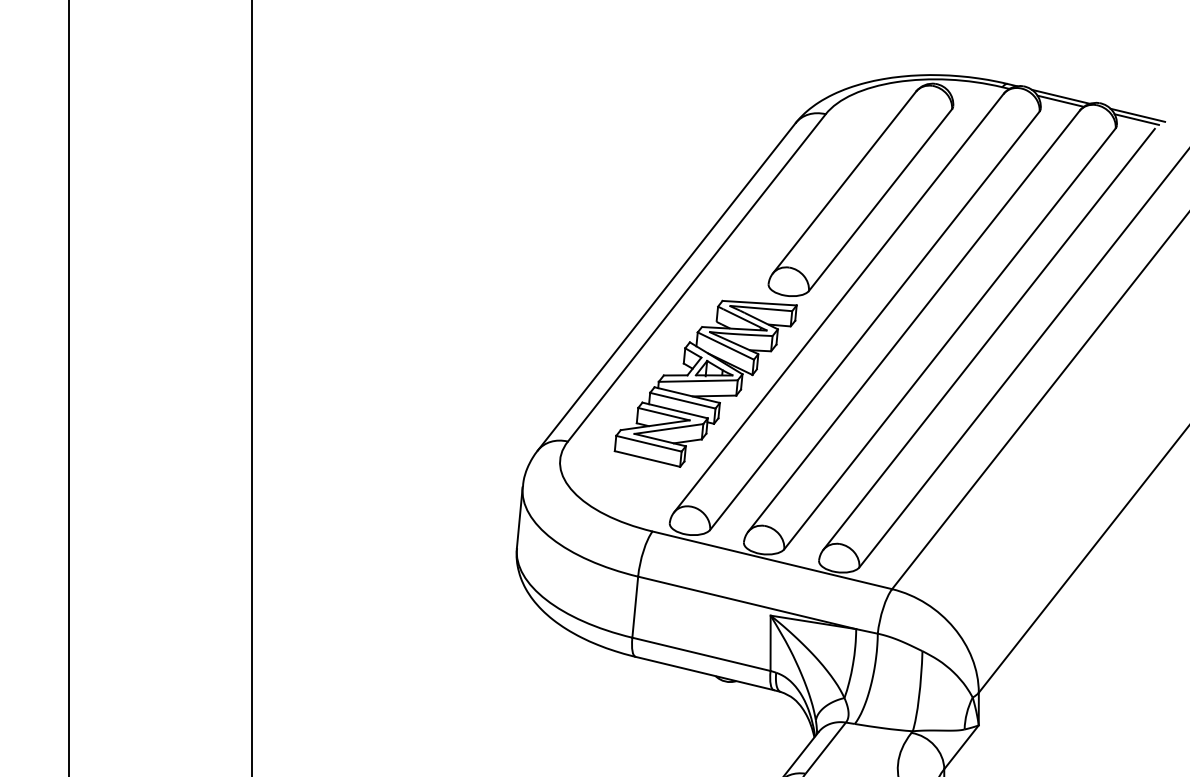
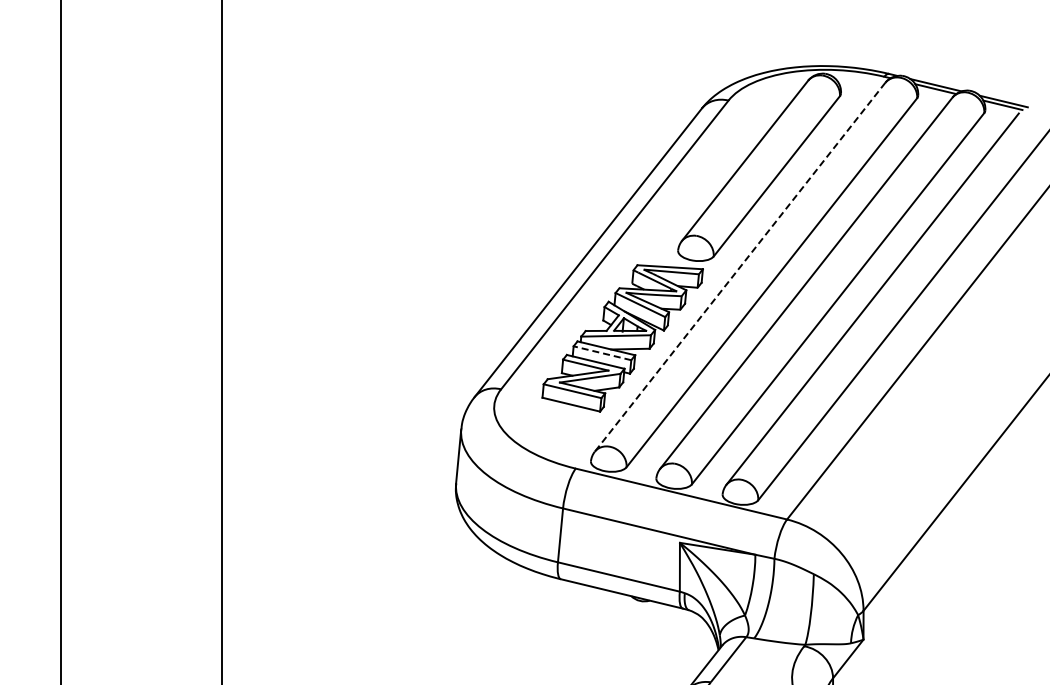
line: (839, 303) -> (740, 267), solid -> dashed
line: (682, 400) -> (602, 353), solid -> dashed

